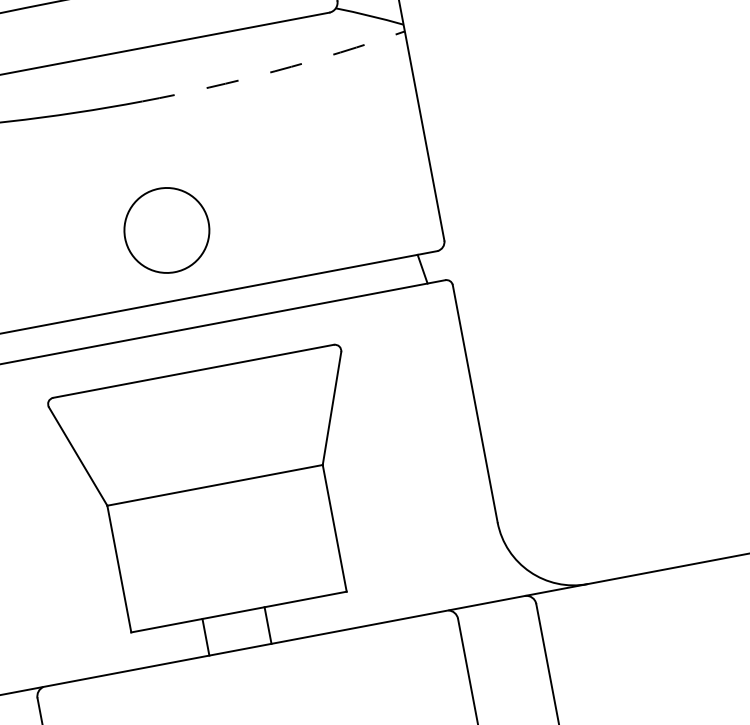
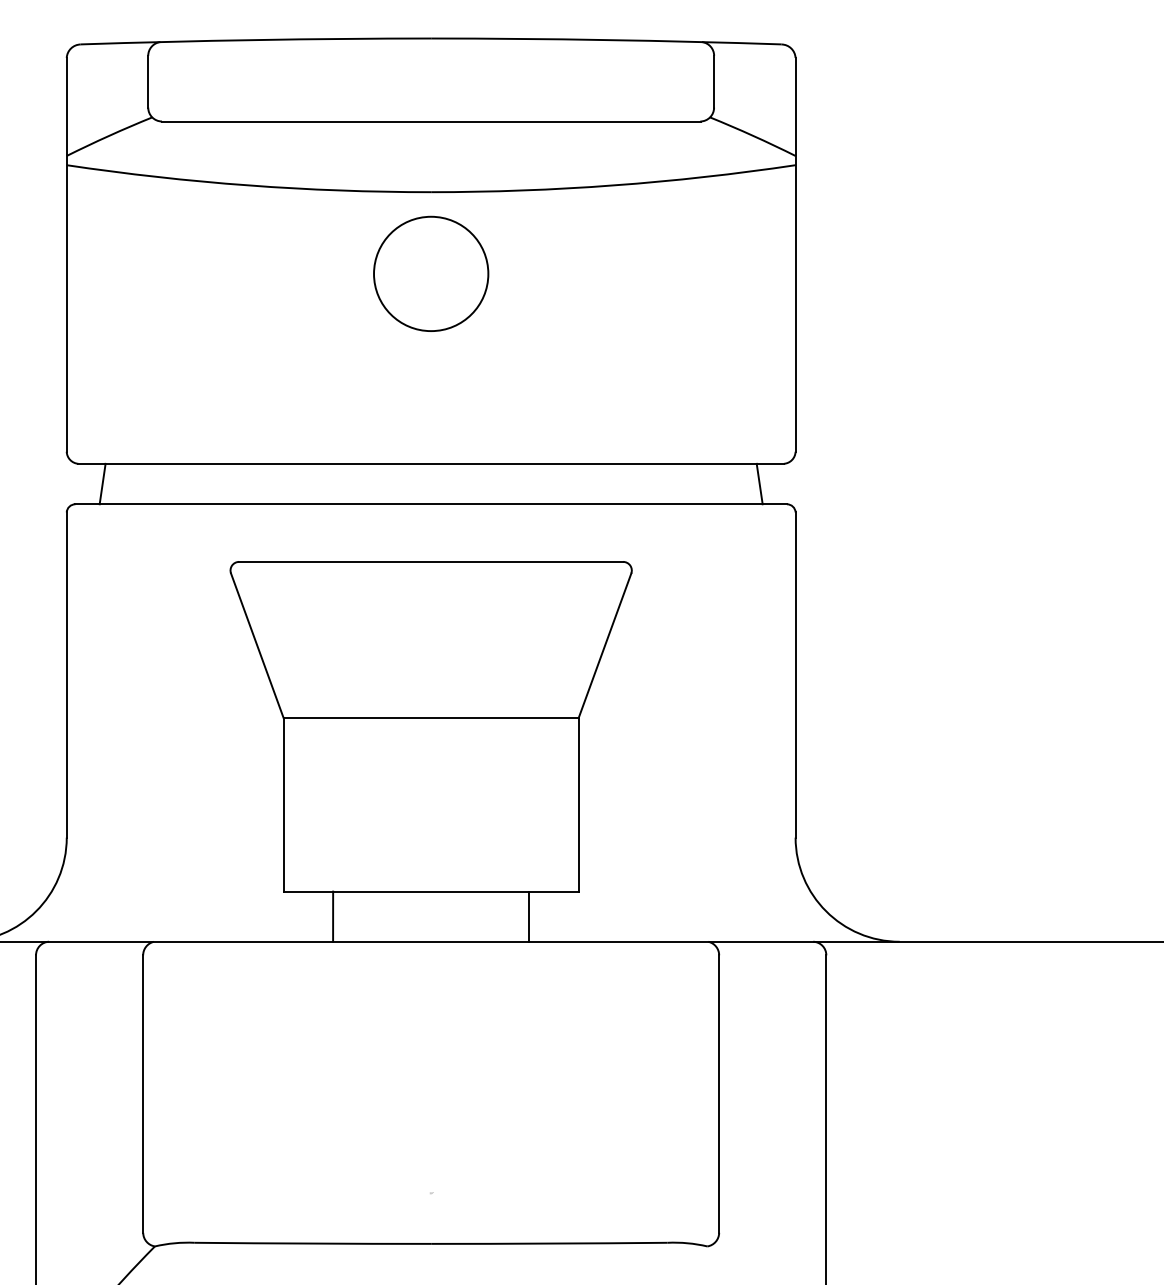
arc: (274, 71) -> (613, 185), dashed -> solid
circle: (167, 230) -> (431, 273), moved
line: (268, 625) -> (529, 916), moved
line: (206, 637) -> (333, 916), moved

